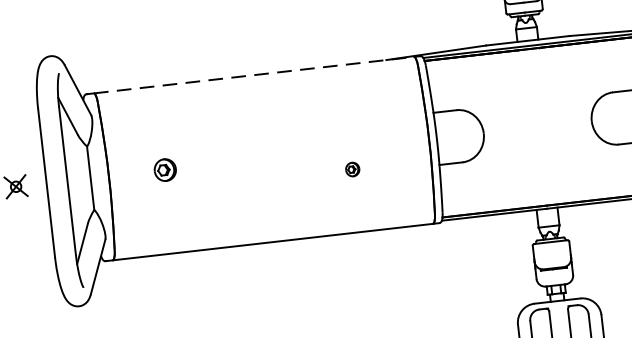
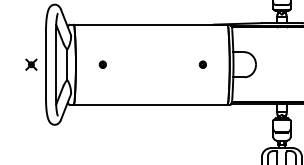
line: (254, 74) -> (150, 24), dashed -> solid
part: (164, 169) -> (102, 64), size x0.62
part: (351, 169) -> (202, 64), moved

